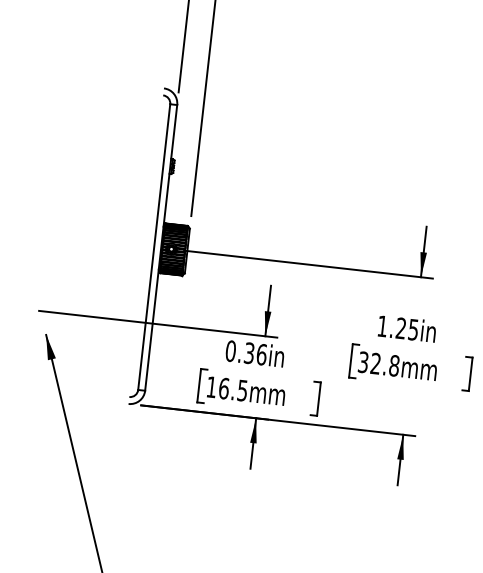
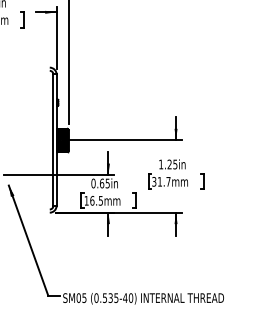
text: (254, 353) -> (104, 183), 0.36in -> 0.65in
text: (383, 363) -> (163, 181), 32.8mm -> 31.7mm

